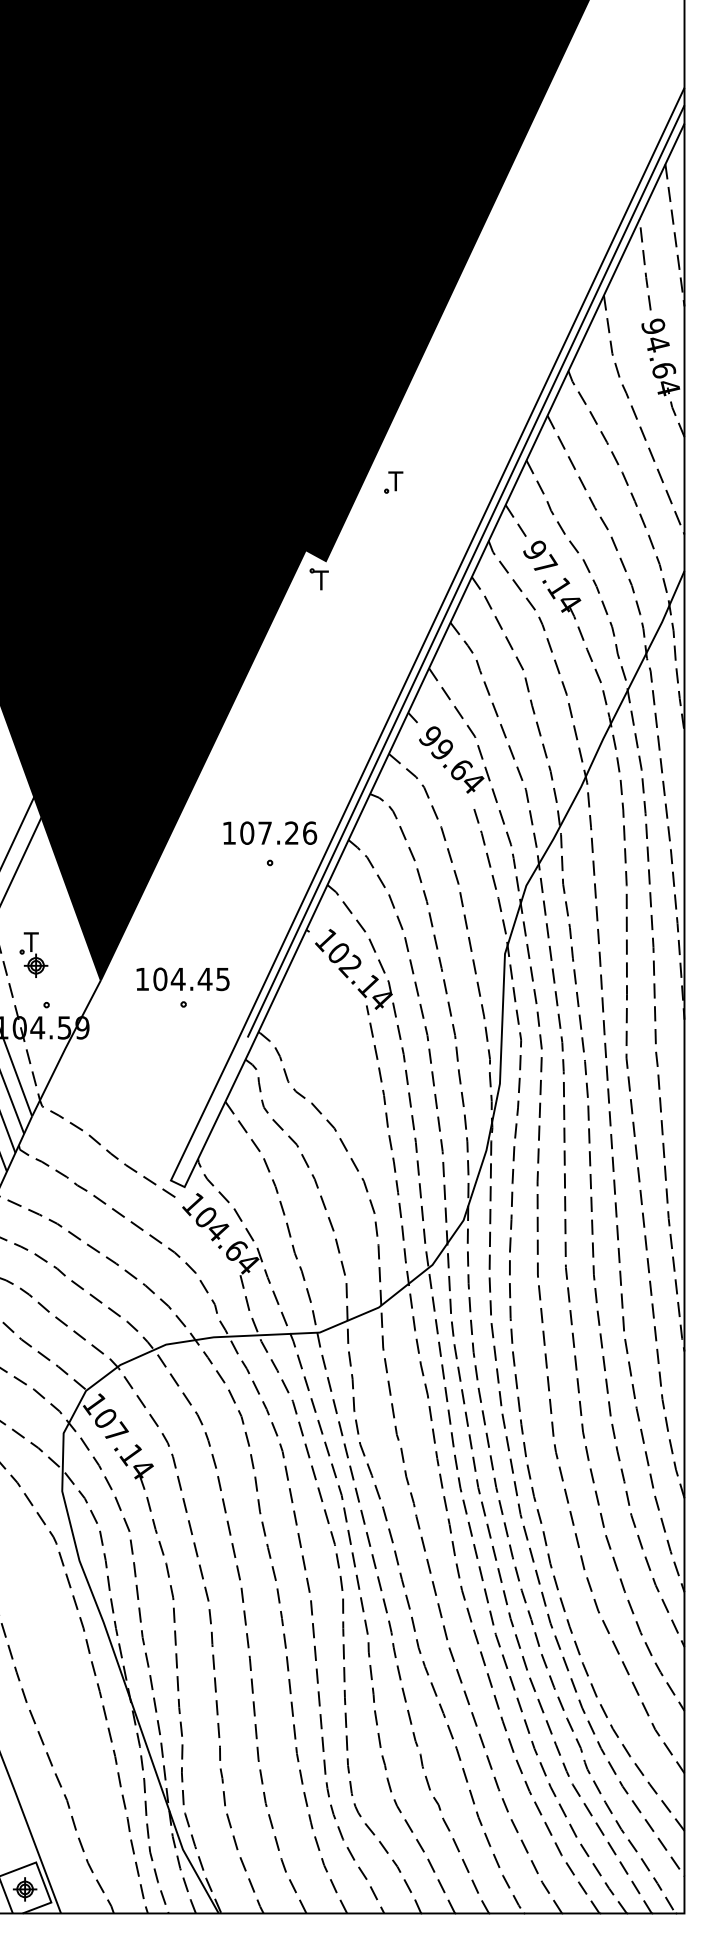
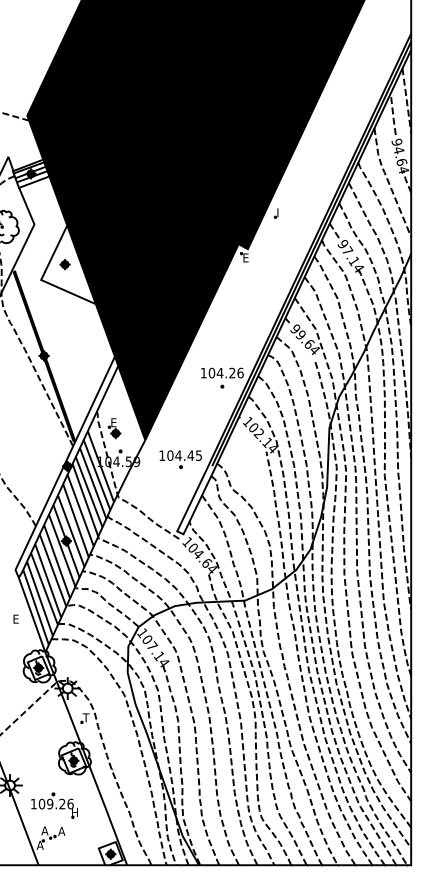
text: (395, 480) -> (279, 212), T -> I
text: (322, 579) -> (246, 257), T -> E
text: (263, 834) -> (219, 373), 107.26 -> 104.26
text: (31, 941) -> (113, 422), T -> E
part: (182, 987) -> (180, 459), moved

